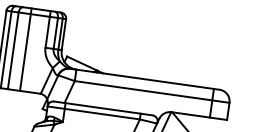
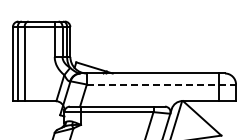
line: (25, 49) -> (36, 61), removed
line: (152, 91) -> (161, 84), solid -> dashed

